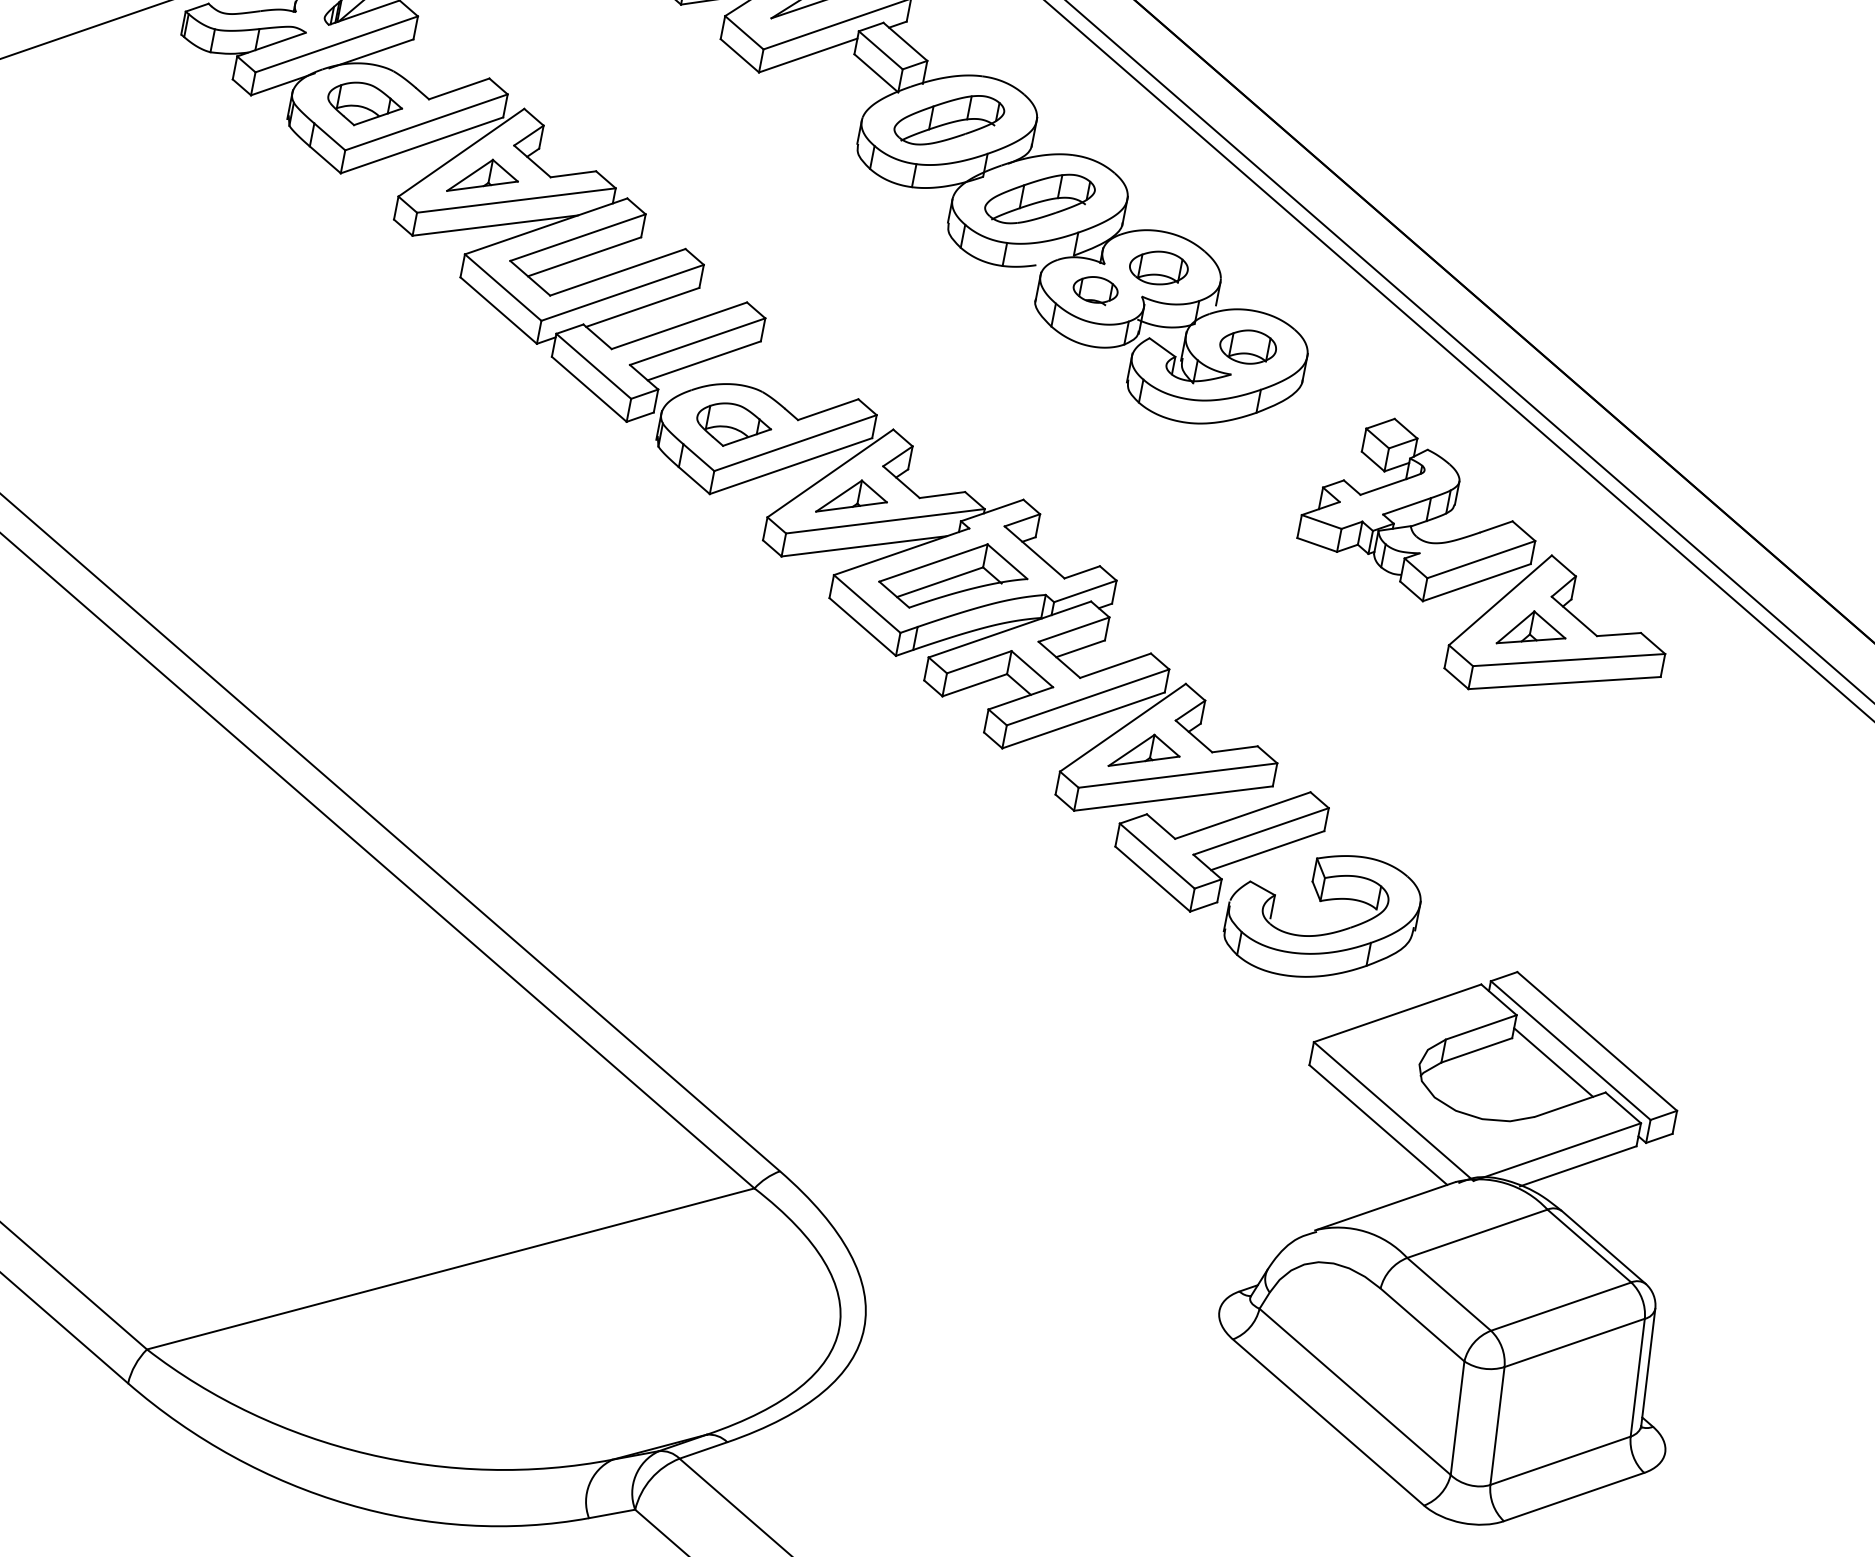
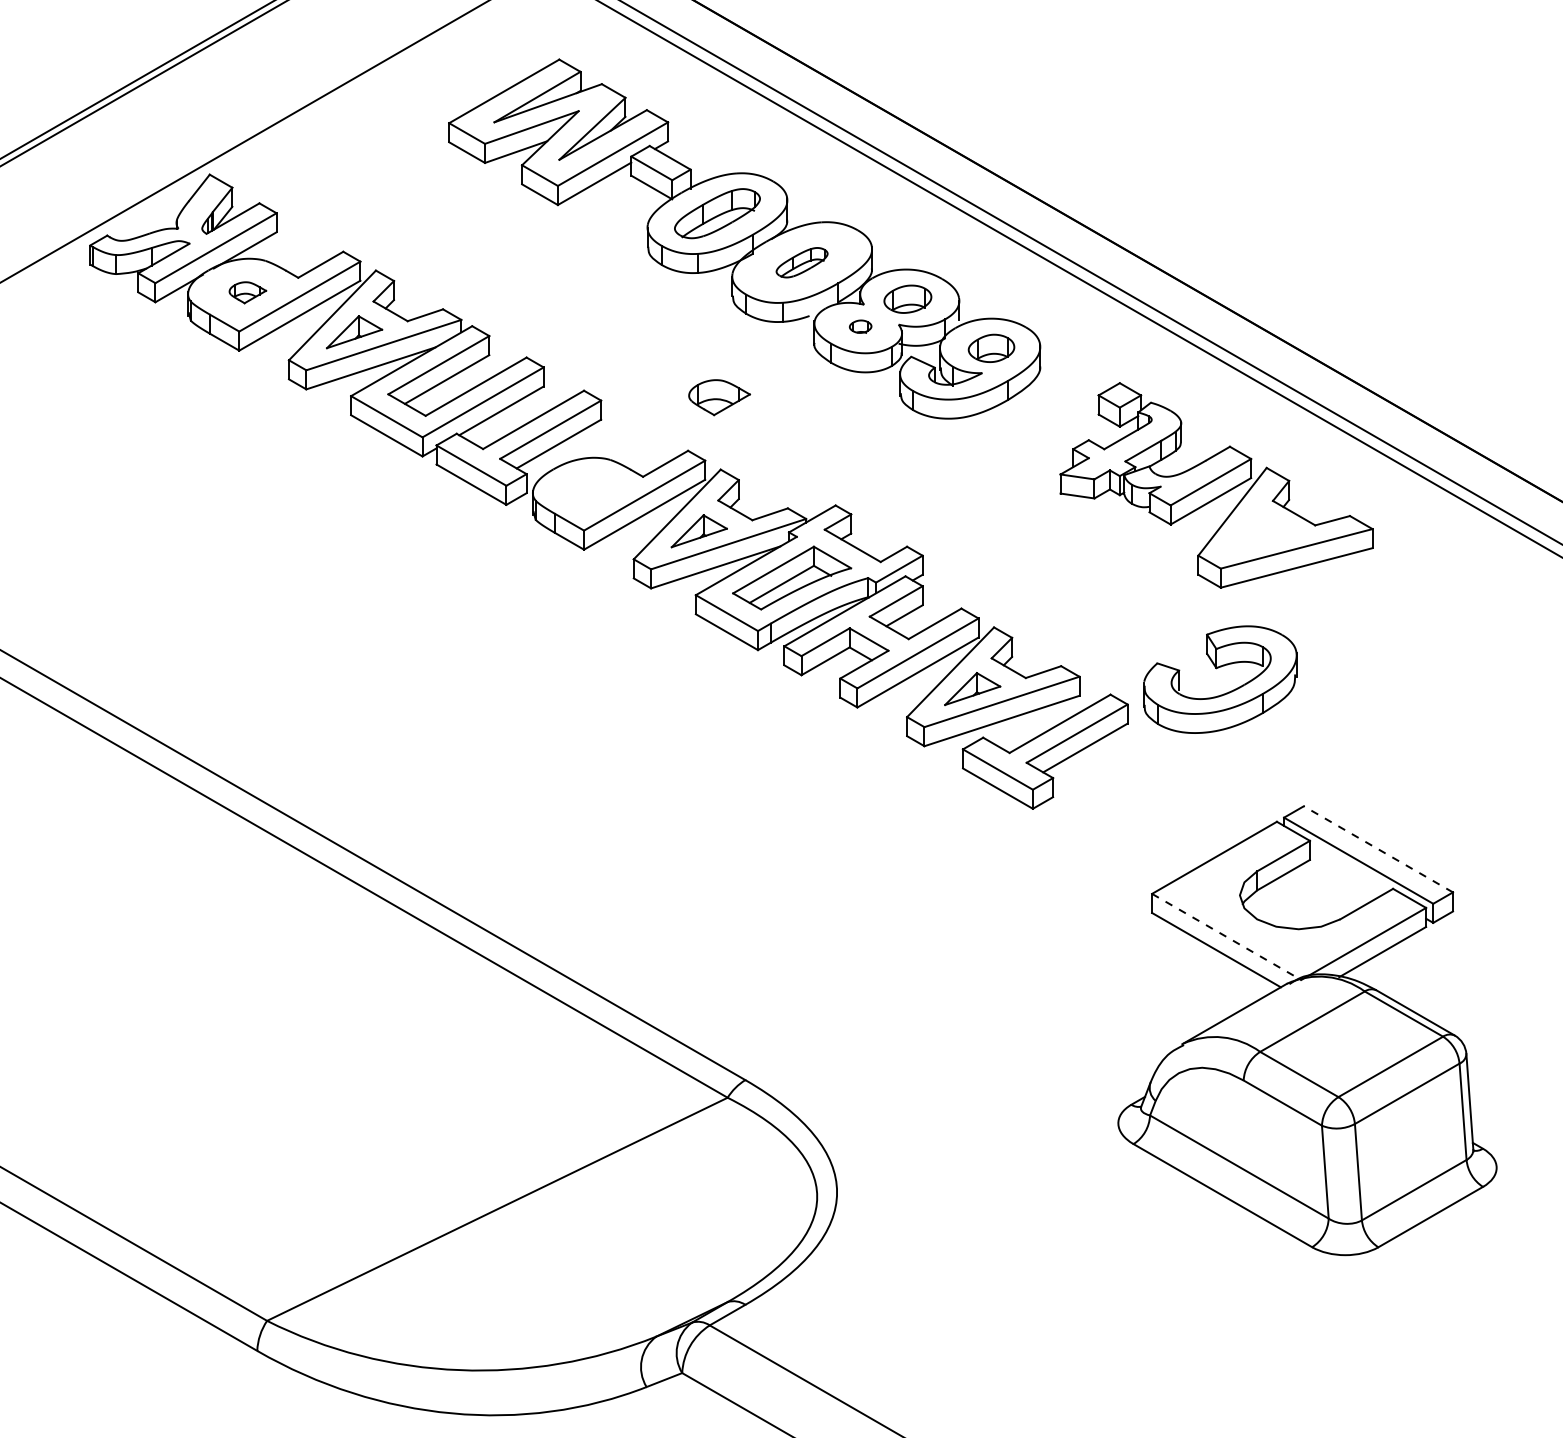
part: (364, 105) -> (247, 292), size x0.6
part: (1039, 198) -> (801, 262), size x0.6
part: (1095, 289) -> (860, 326), size x0.6
part: (733, 425) -> (719, 397), moved
part: (1533, 630) -> (1263, 530), removed
part: (1320, 902) -> (1216, 669), moved
line: (1597, 1041) -> (1378, 849), solid -> dashed
line: (1553, 1061) -> (1346, 872), removed
line: (1394, 1112) -> (1227, 937), solid -> dashed

